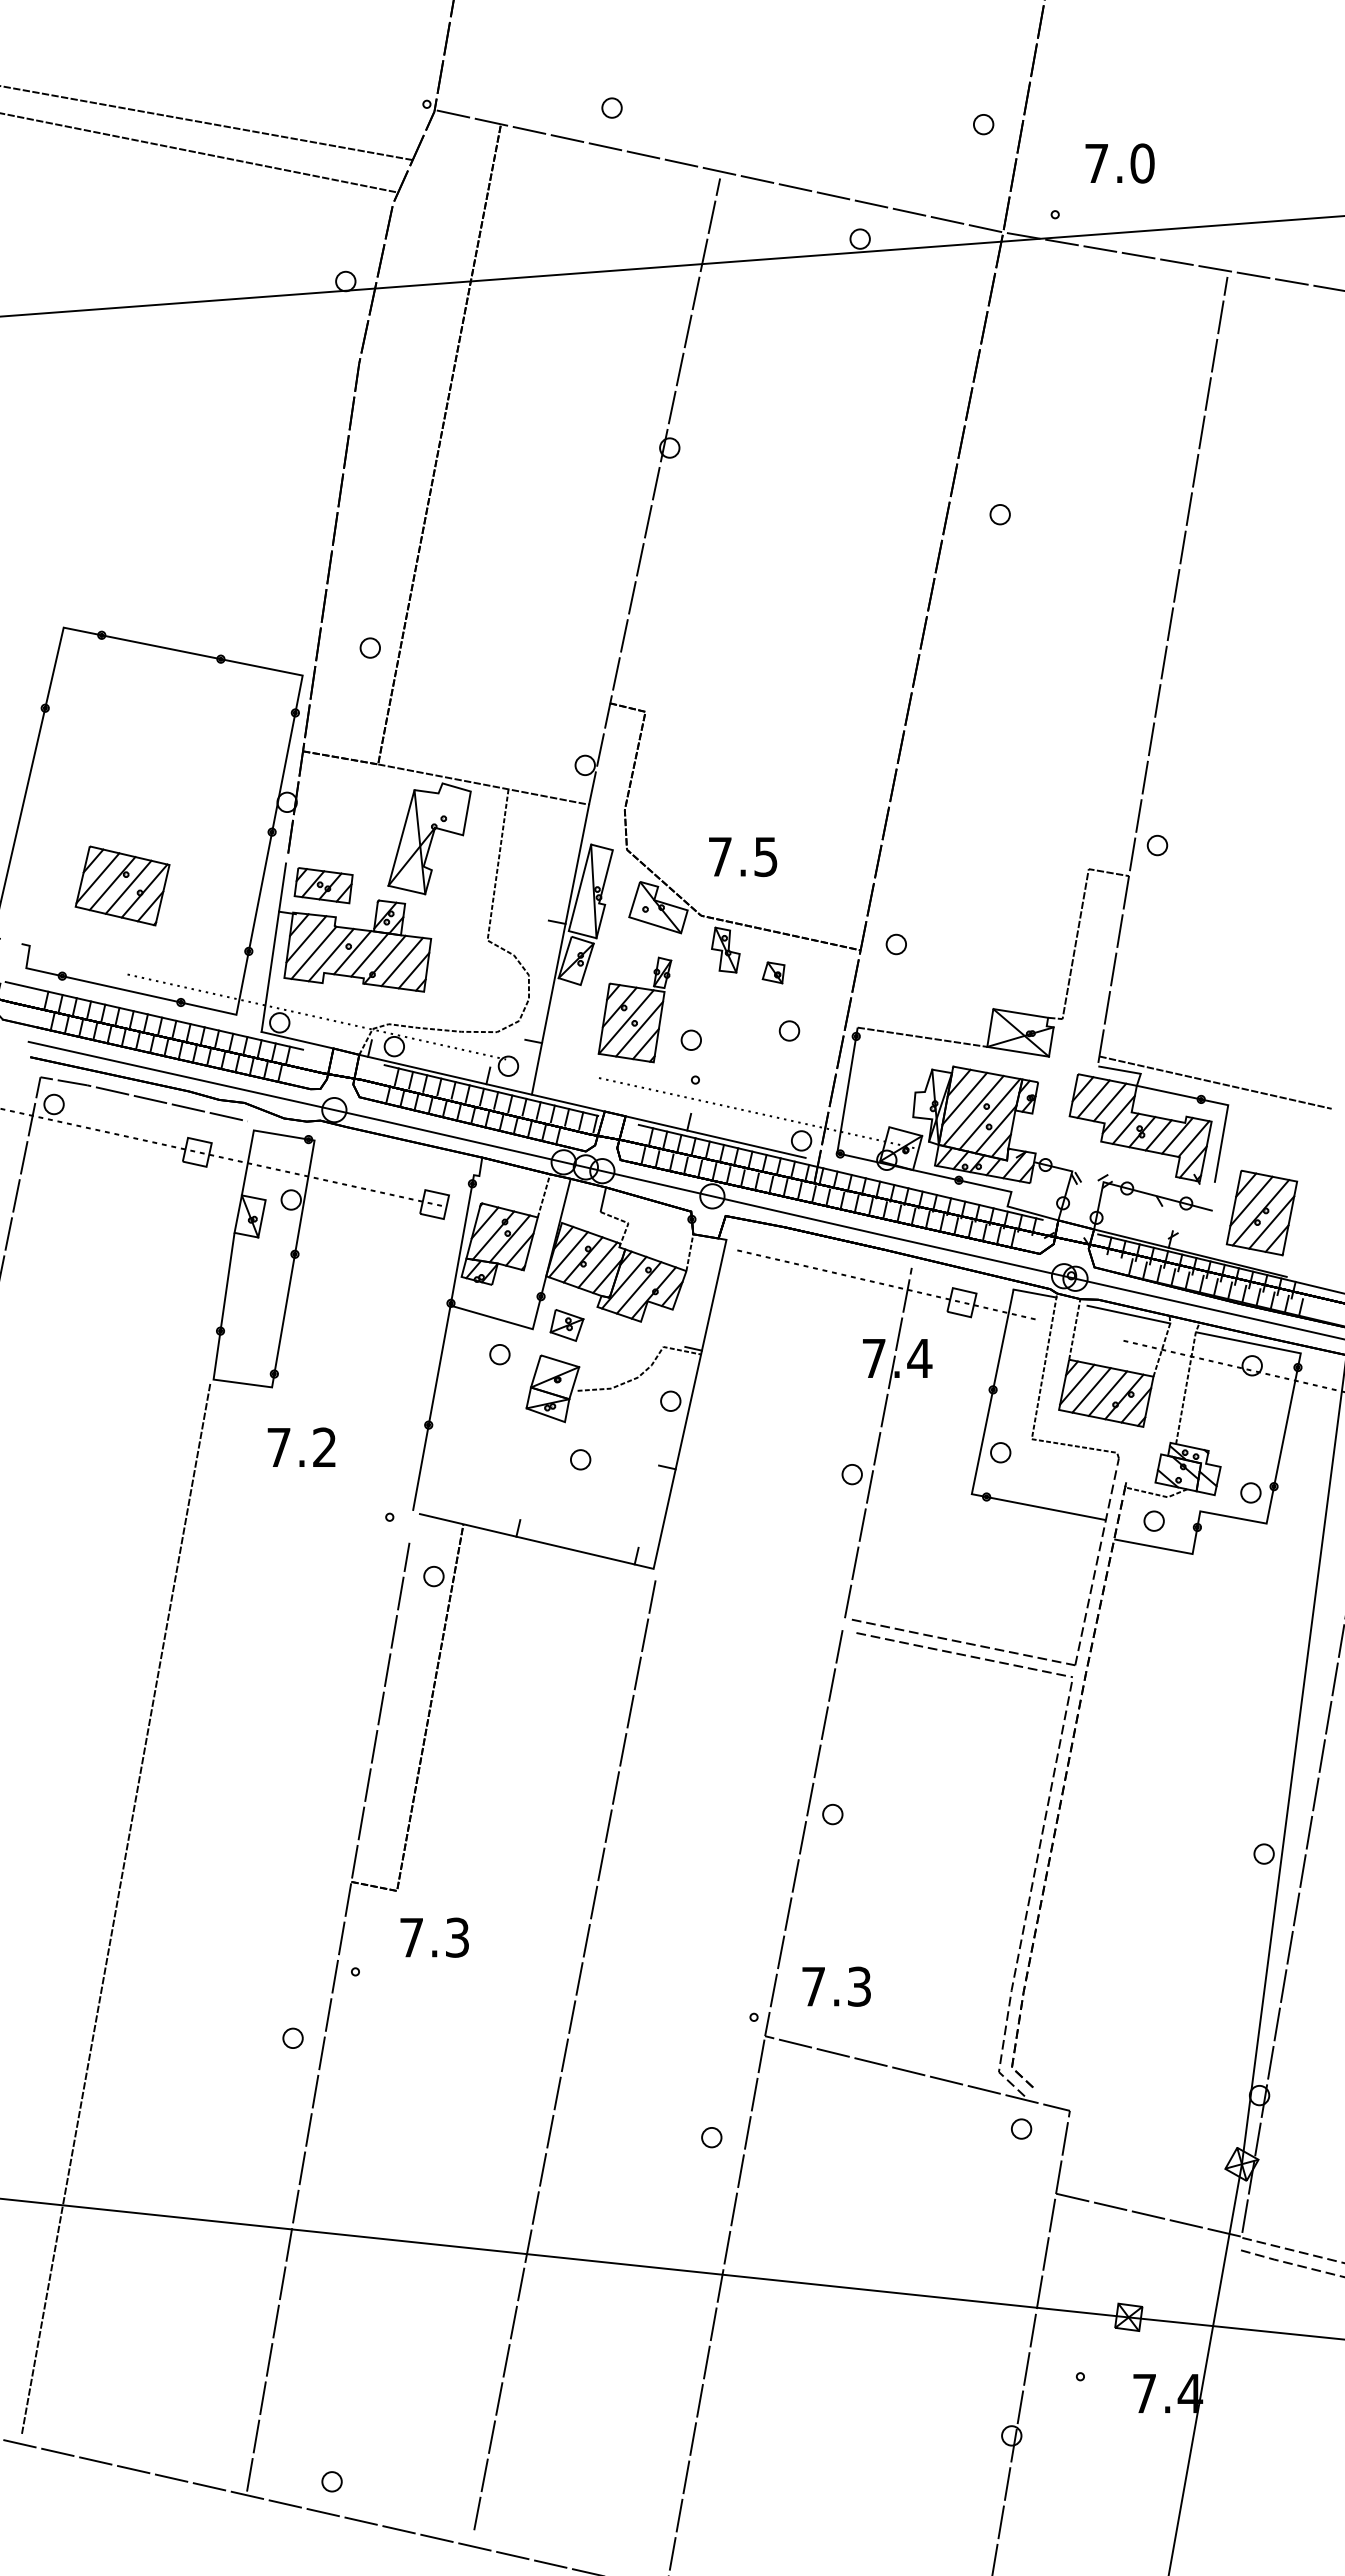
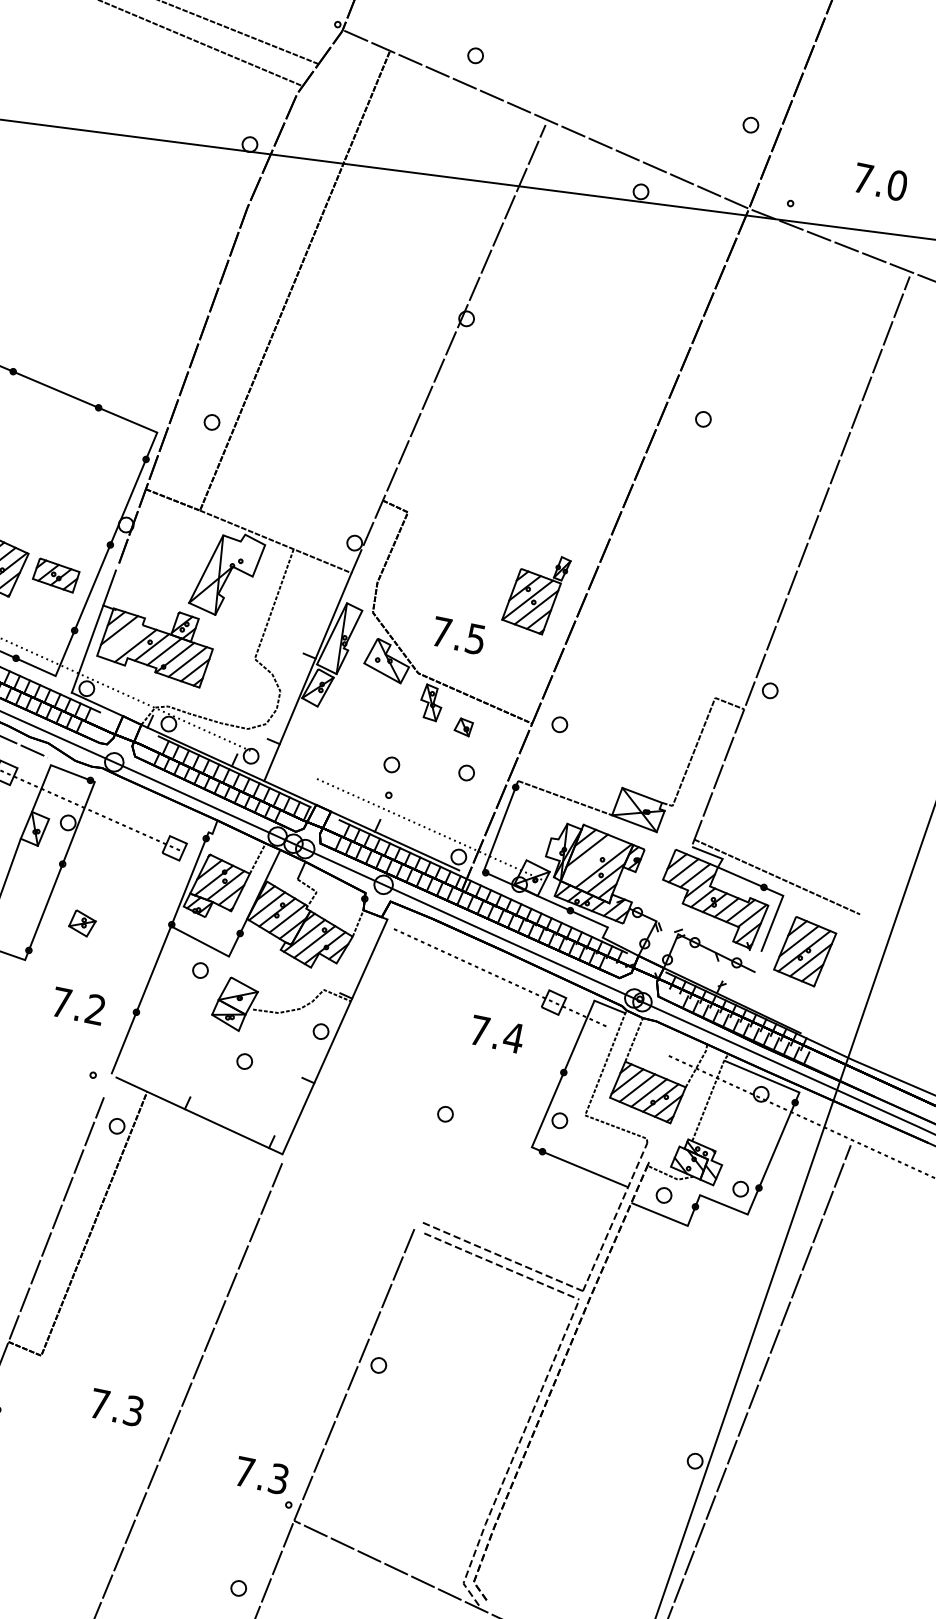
text: (1119, 163) -> (880, 182), moved
part: (323, 885) -> (56, 575), moved
line: (313, 952) -> (122, 641), removed
part: (634, 1009) -> (535, 592), moved
line: (973, 1110) -> (592, 860), removed
part: (1261, 1212) -> (804, 951), moved
line: (1128, 1314) -> (676, 1037), removed
part: (566, 1325) -> (82, 923), moved
line: (877, 1442) -> (469, 1094), removed
text: (301, 1446) -> (78, 1005), moved
text: (434, 1937) -> (116, 1407), moved
text: (836, 1986) -> (261, 1475), moved

